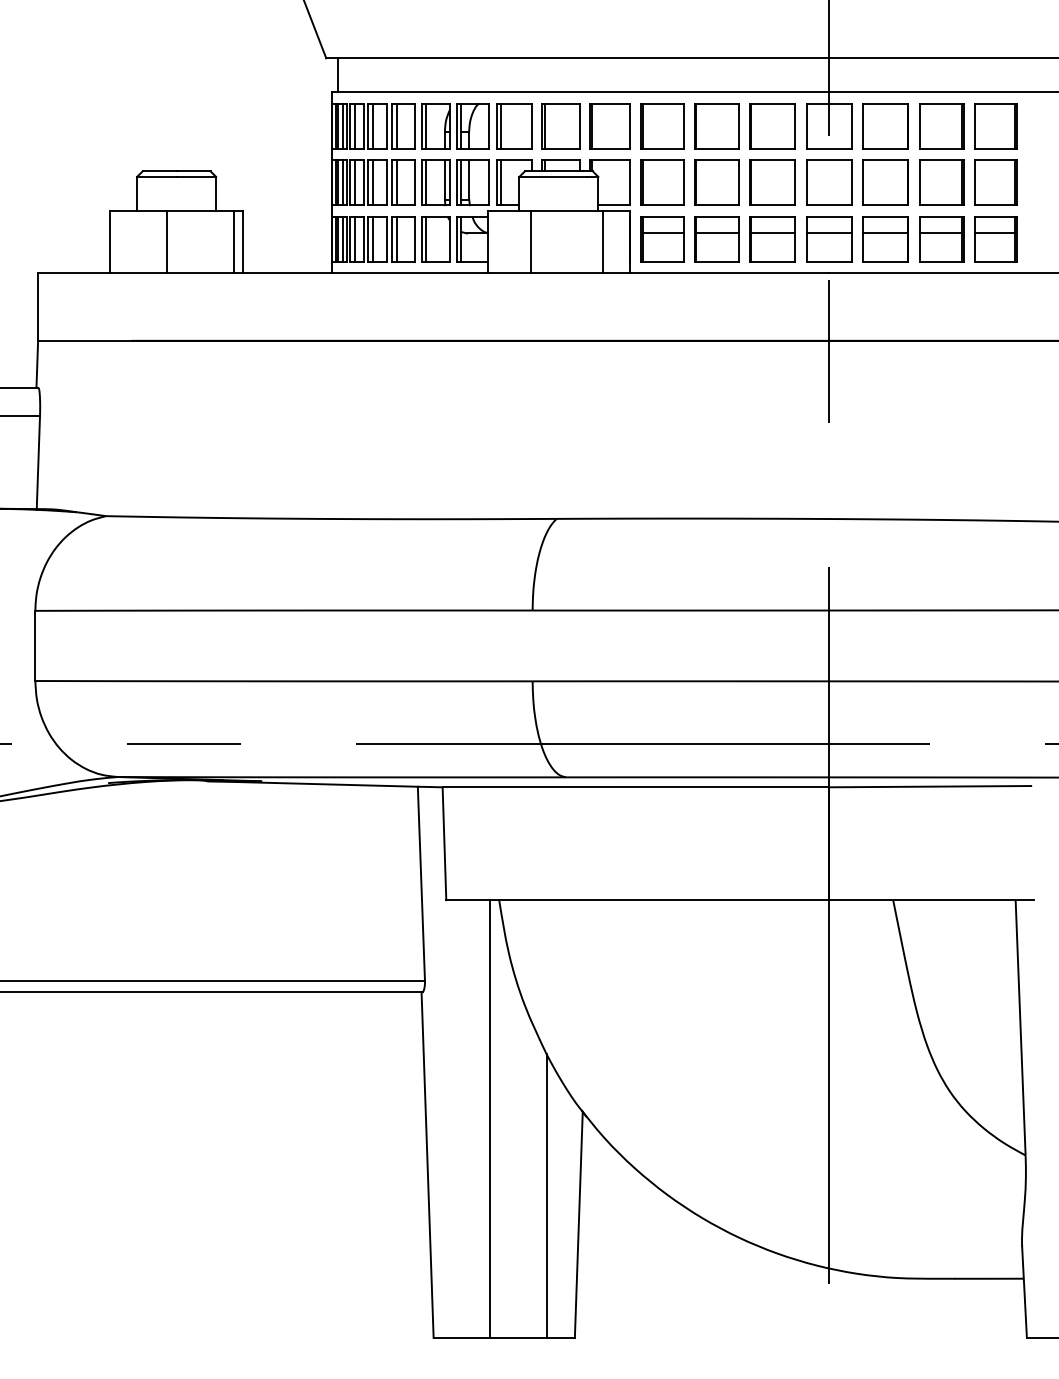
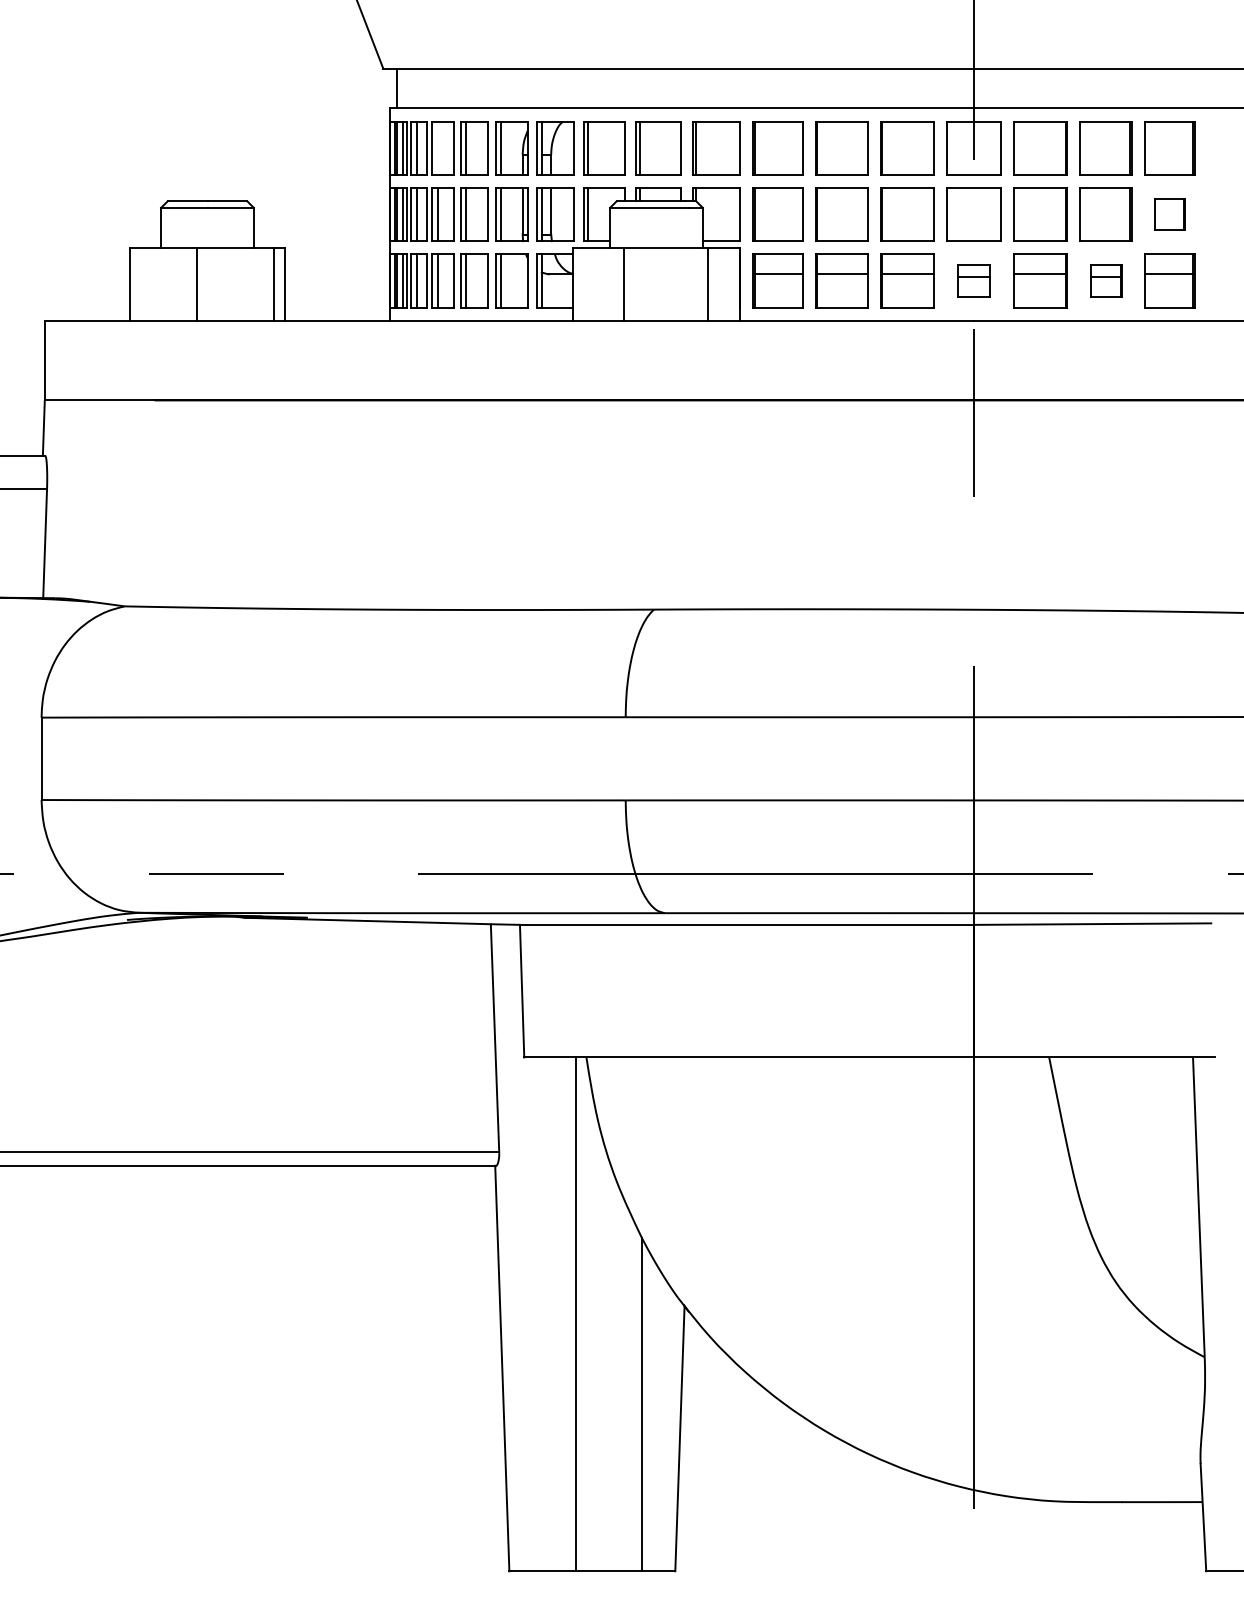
line: (373, 125) -> (438, 147), removed
part: (995, 182) -> (1169, 214), size x0.6
part: (829, 239) -> (974, 281), size x0.6
part: (941, 239) -> (1105, 281), size x0.6

